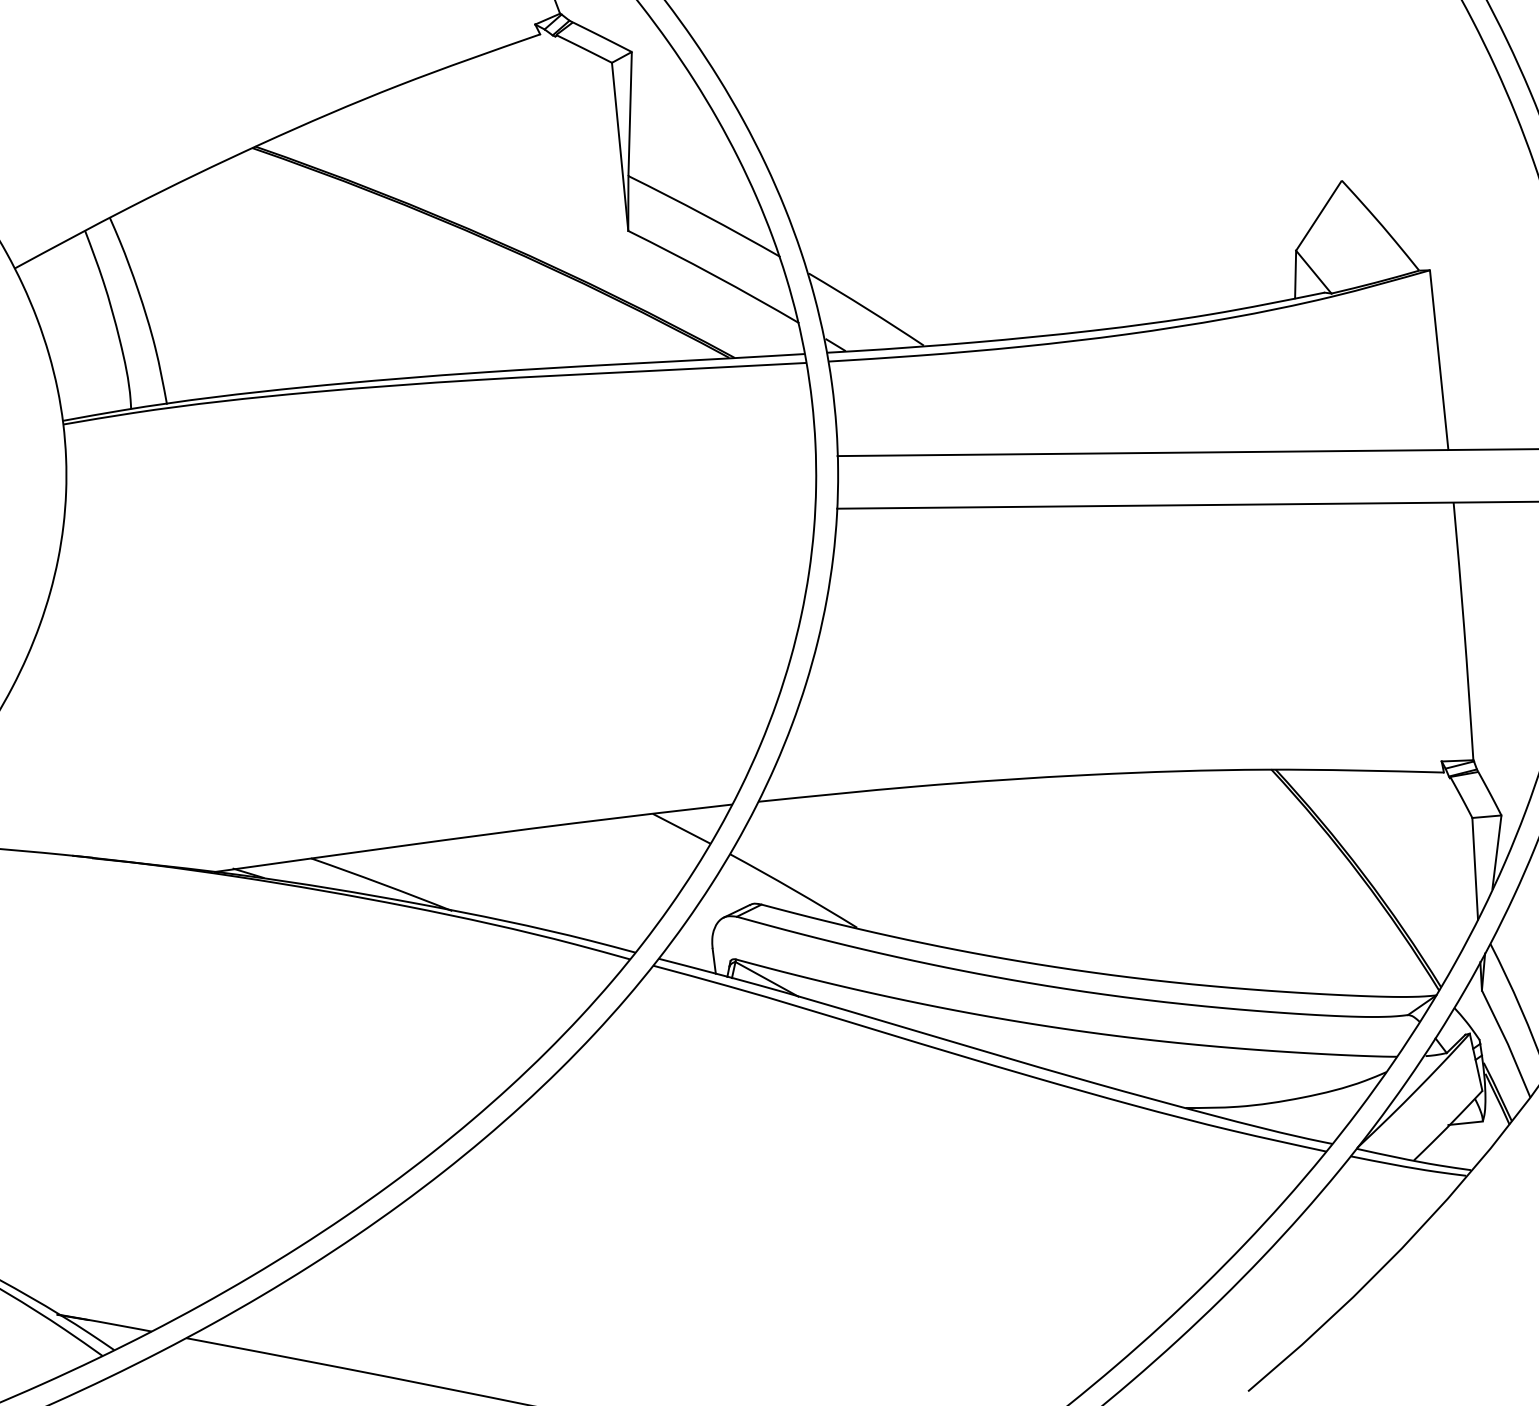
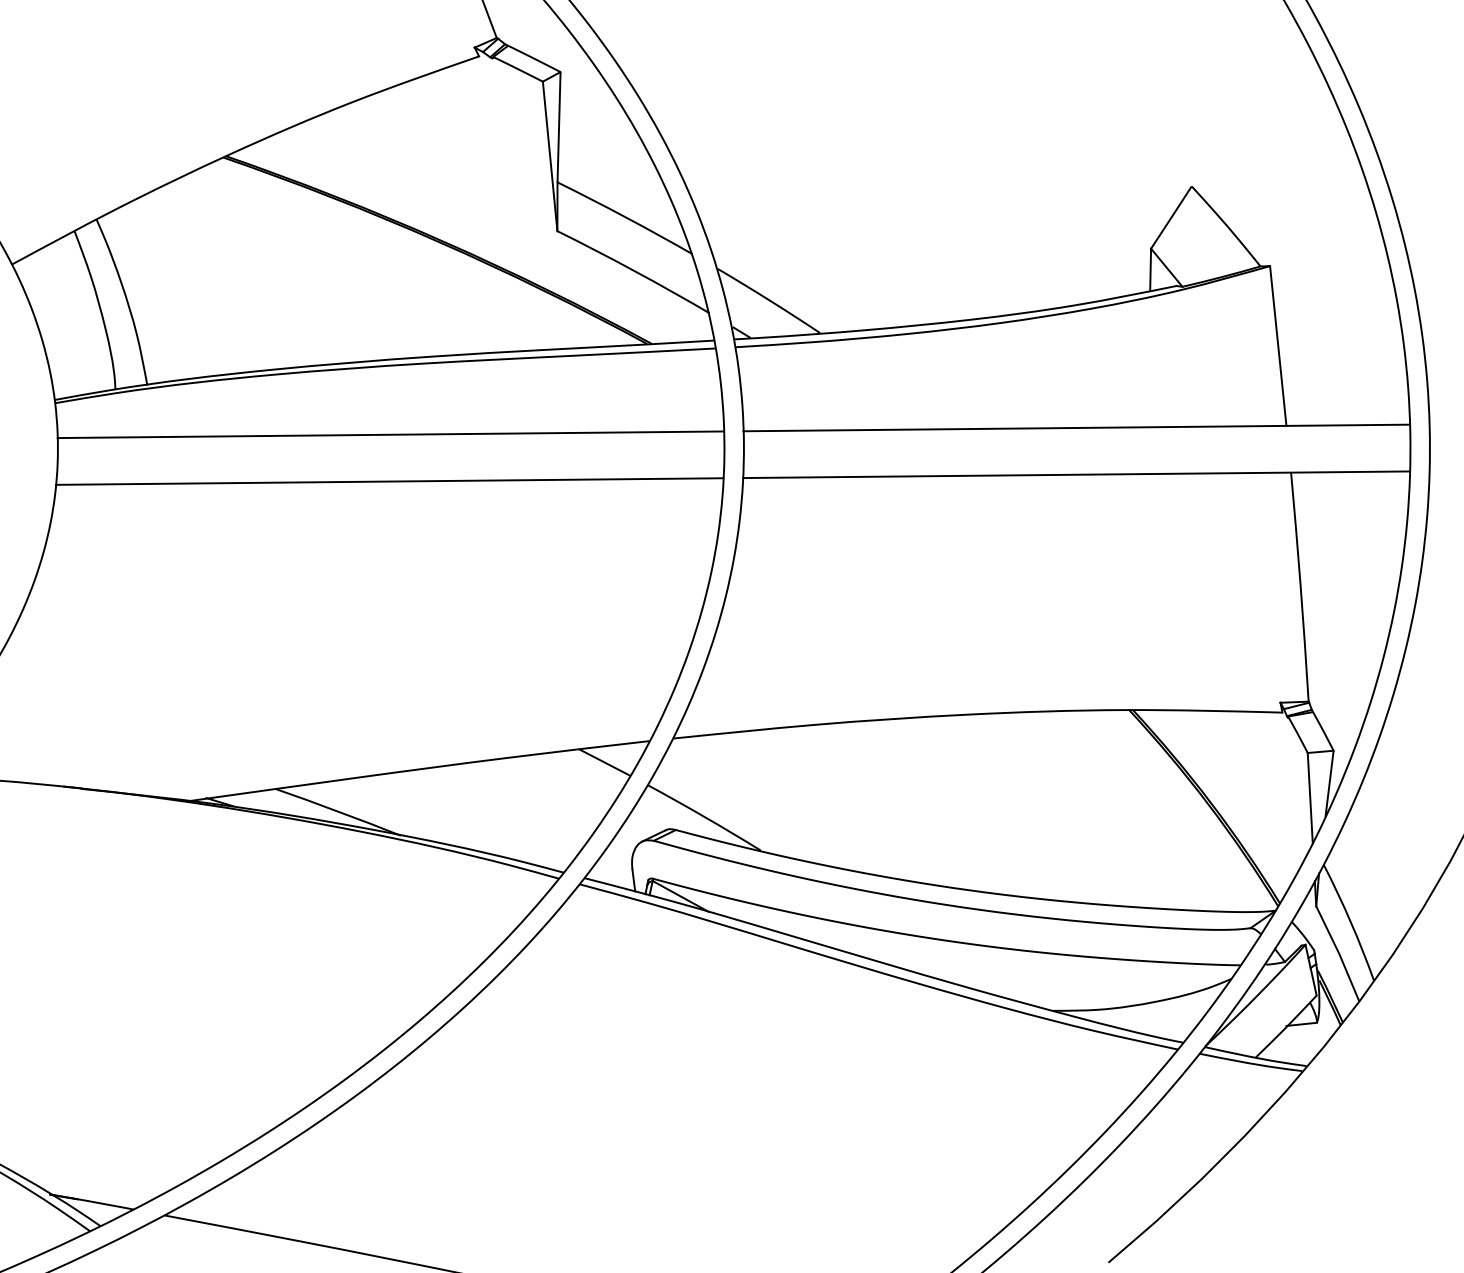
line: (440, 459) -> (390, 434), added
line: (439, 512) -> (389, 481), added

